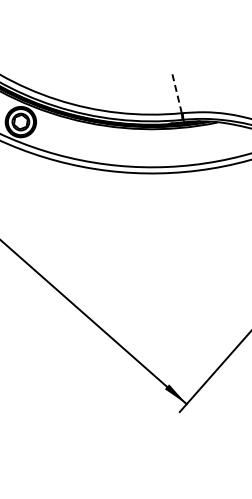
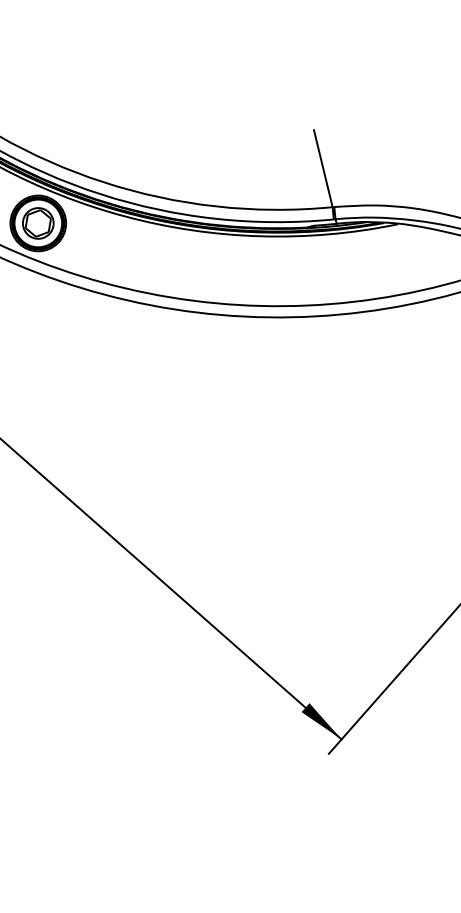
line: (176, 92) -> (322, 169), dashed -> solid

